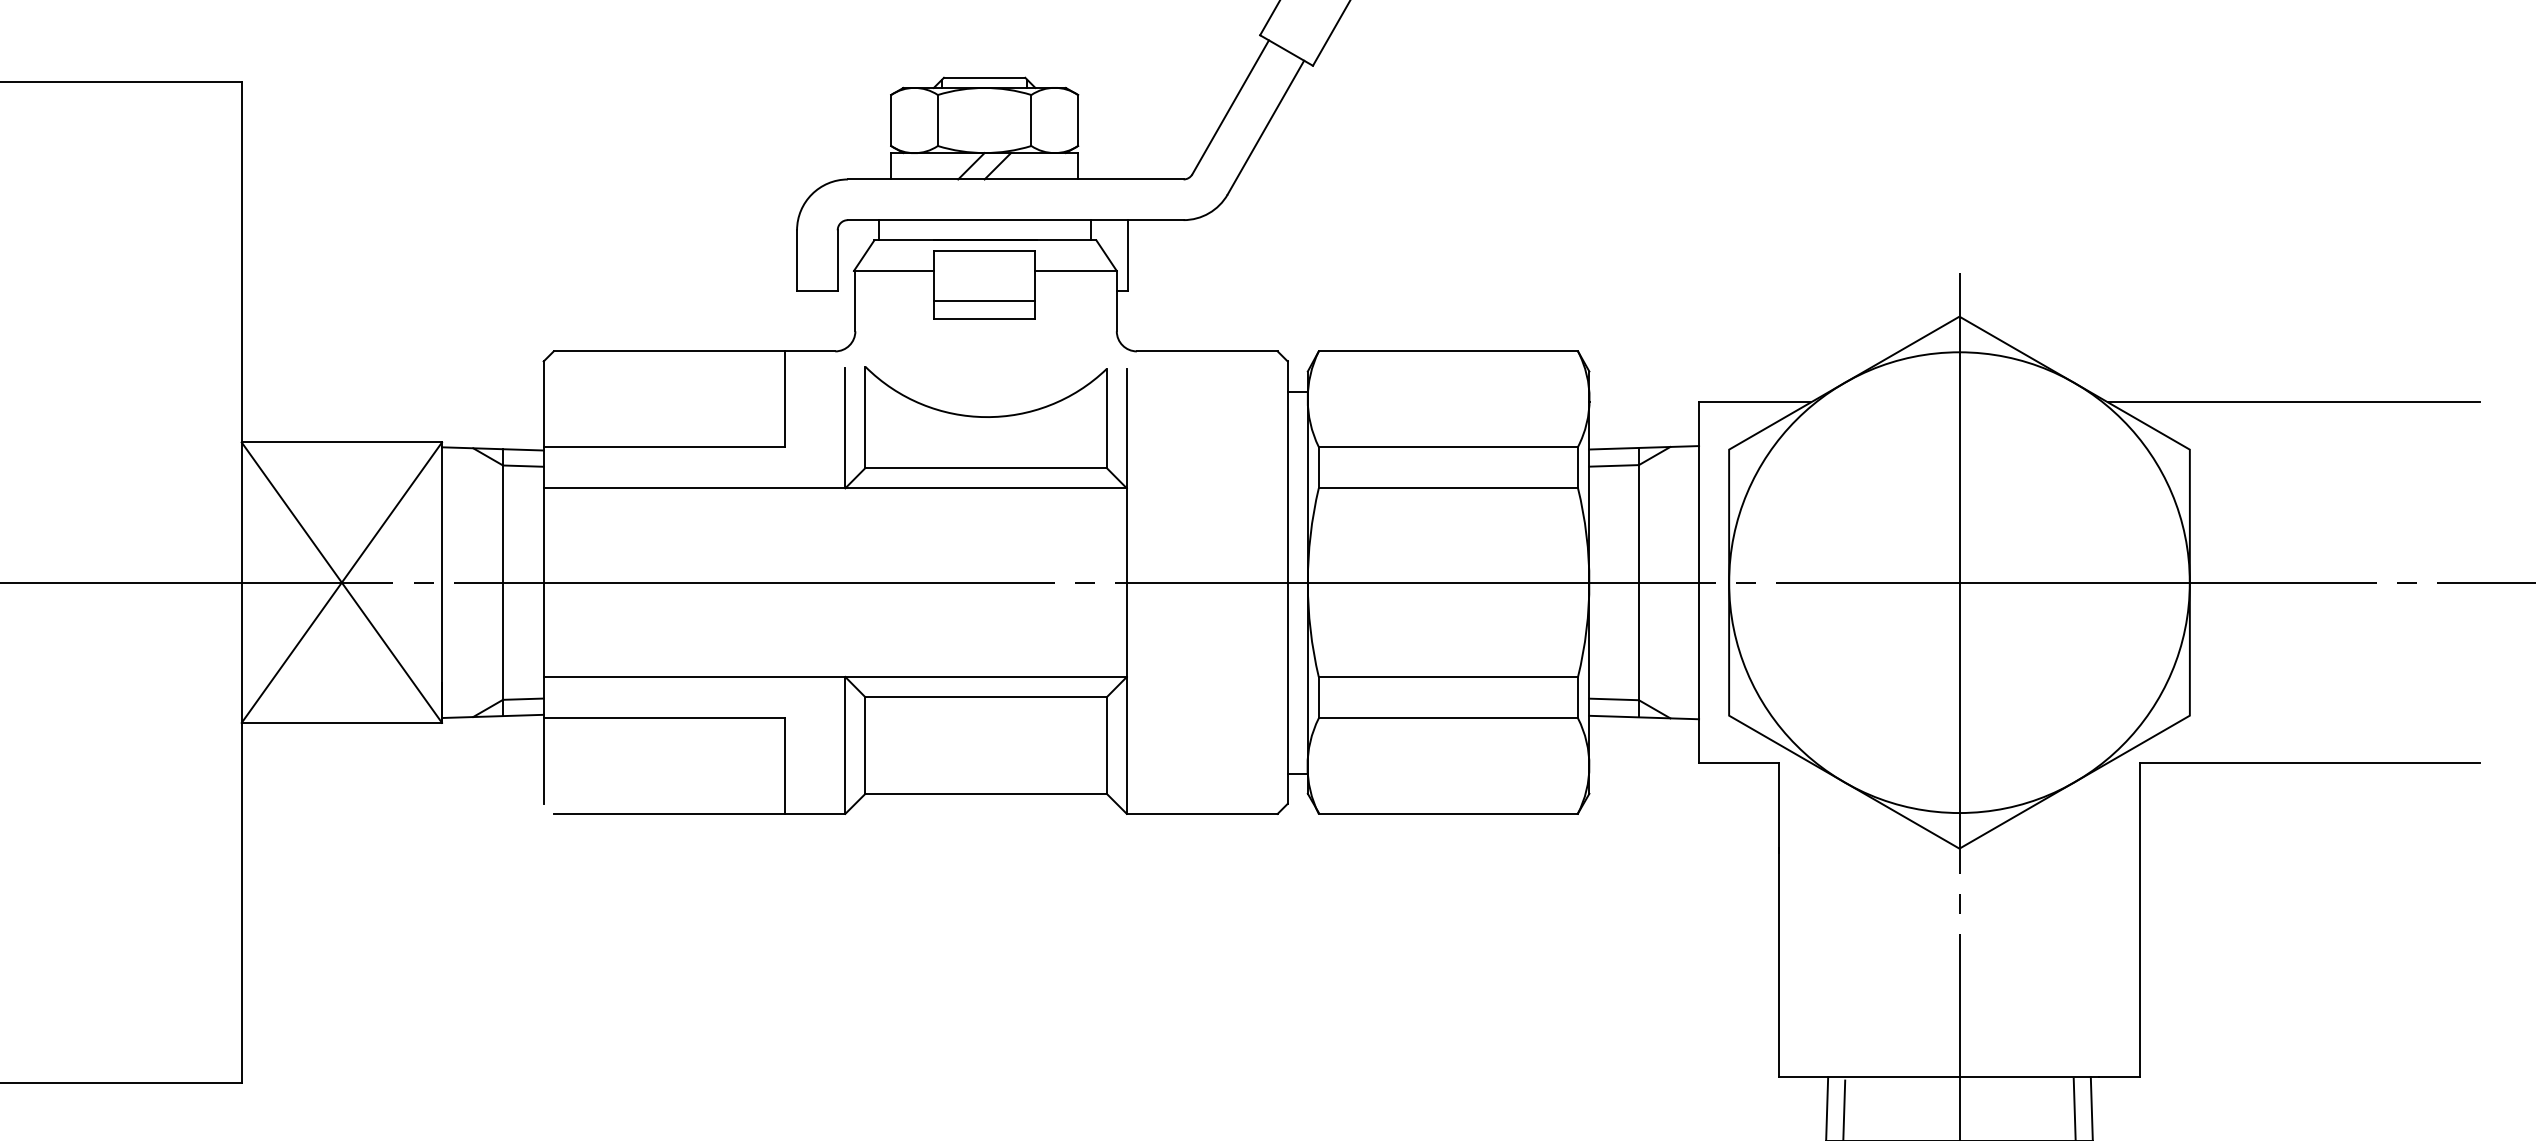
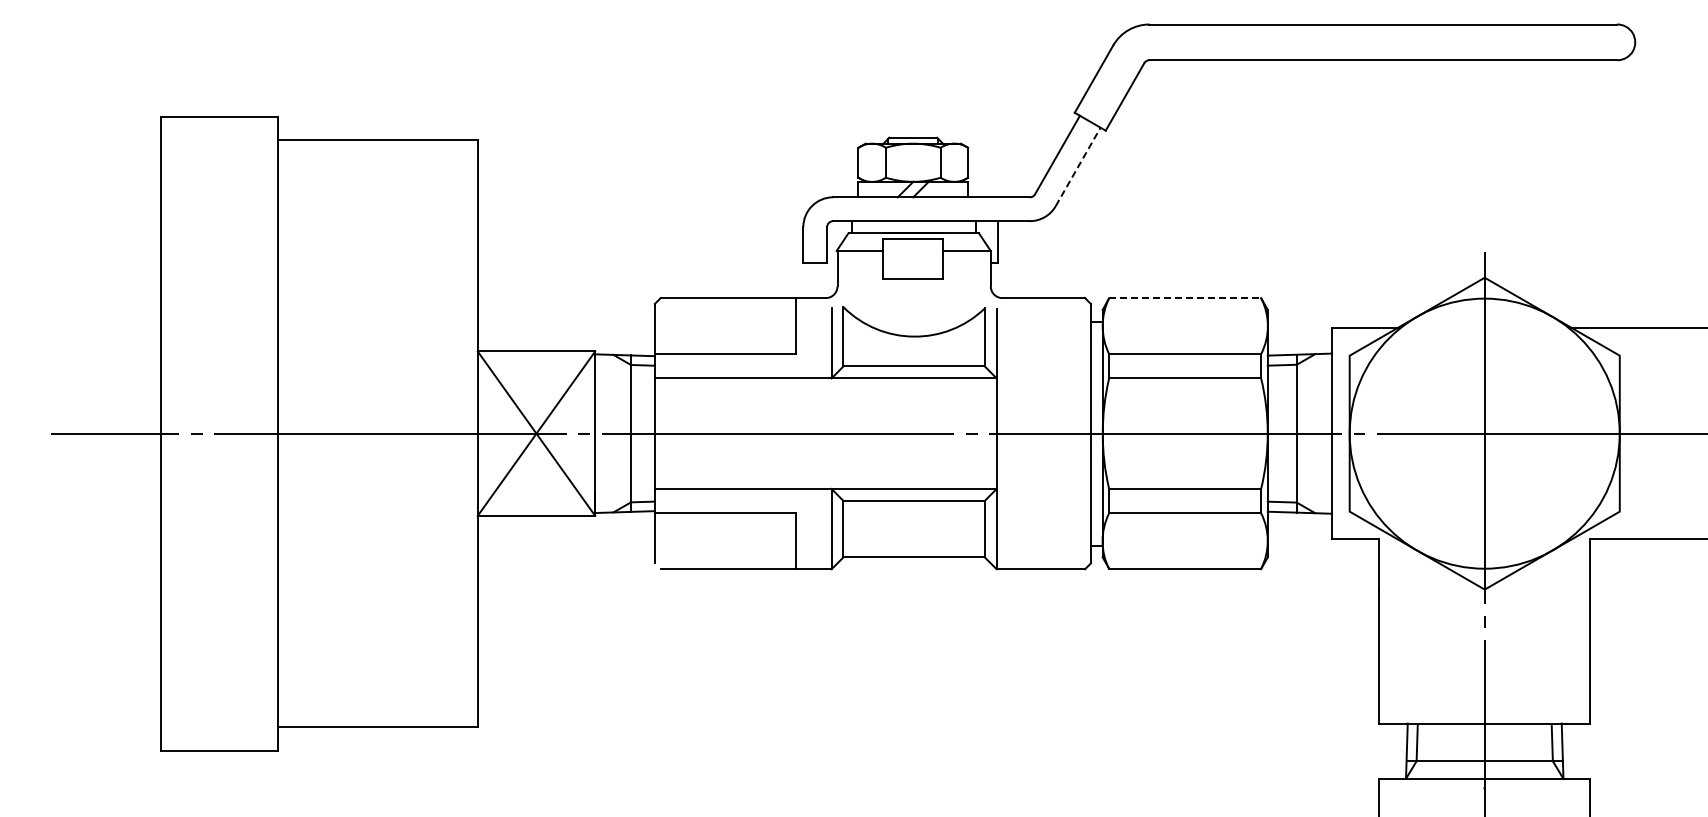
line: (1266, 126) -> (1078, 166), solid -> dashed
line: (985, 300) -> (913, 268), removed
line: (1449, 352) -> (1185, 298), solid -> dashed

